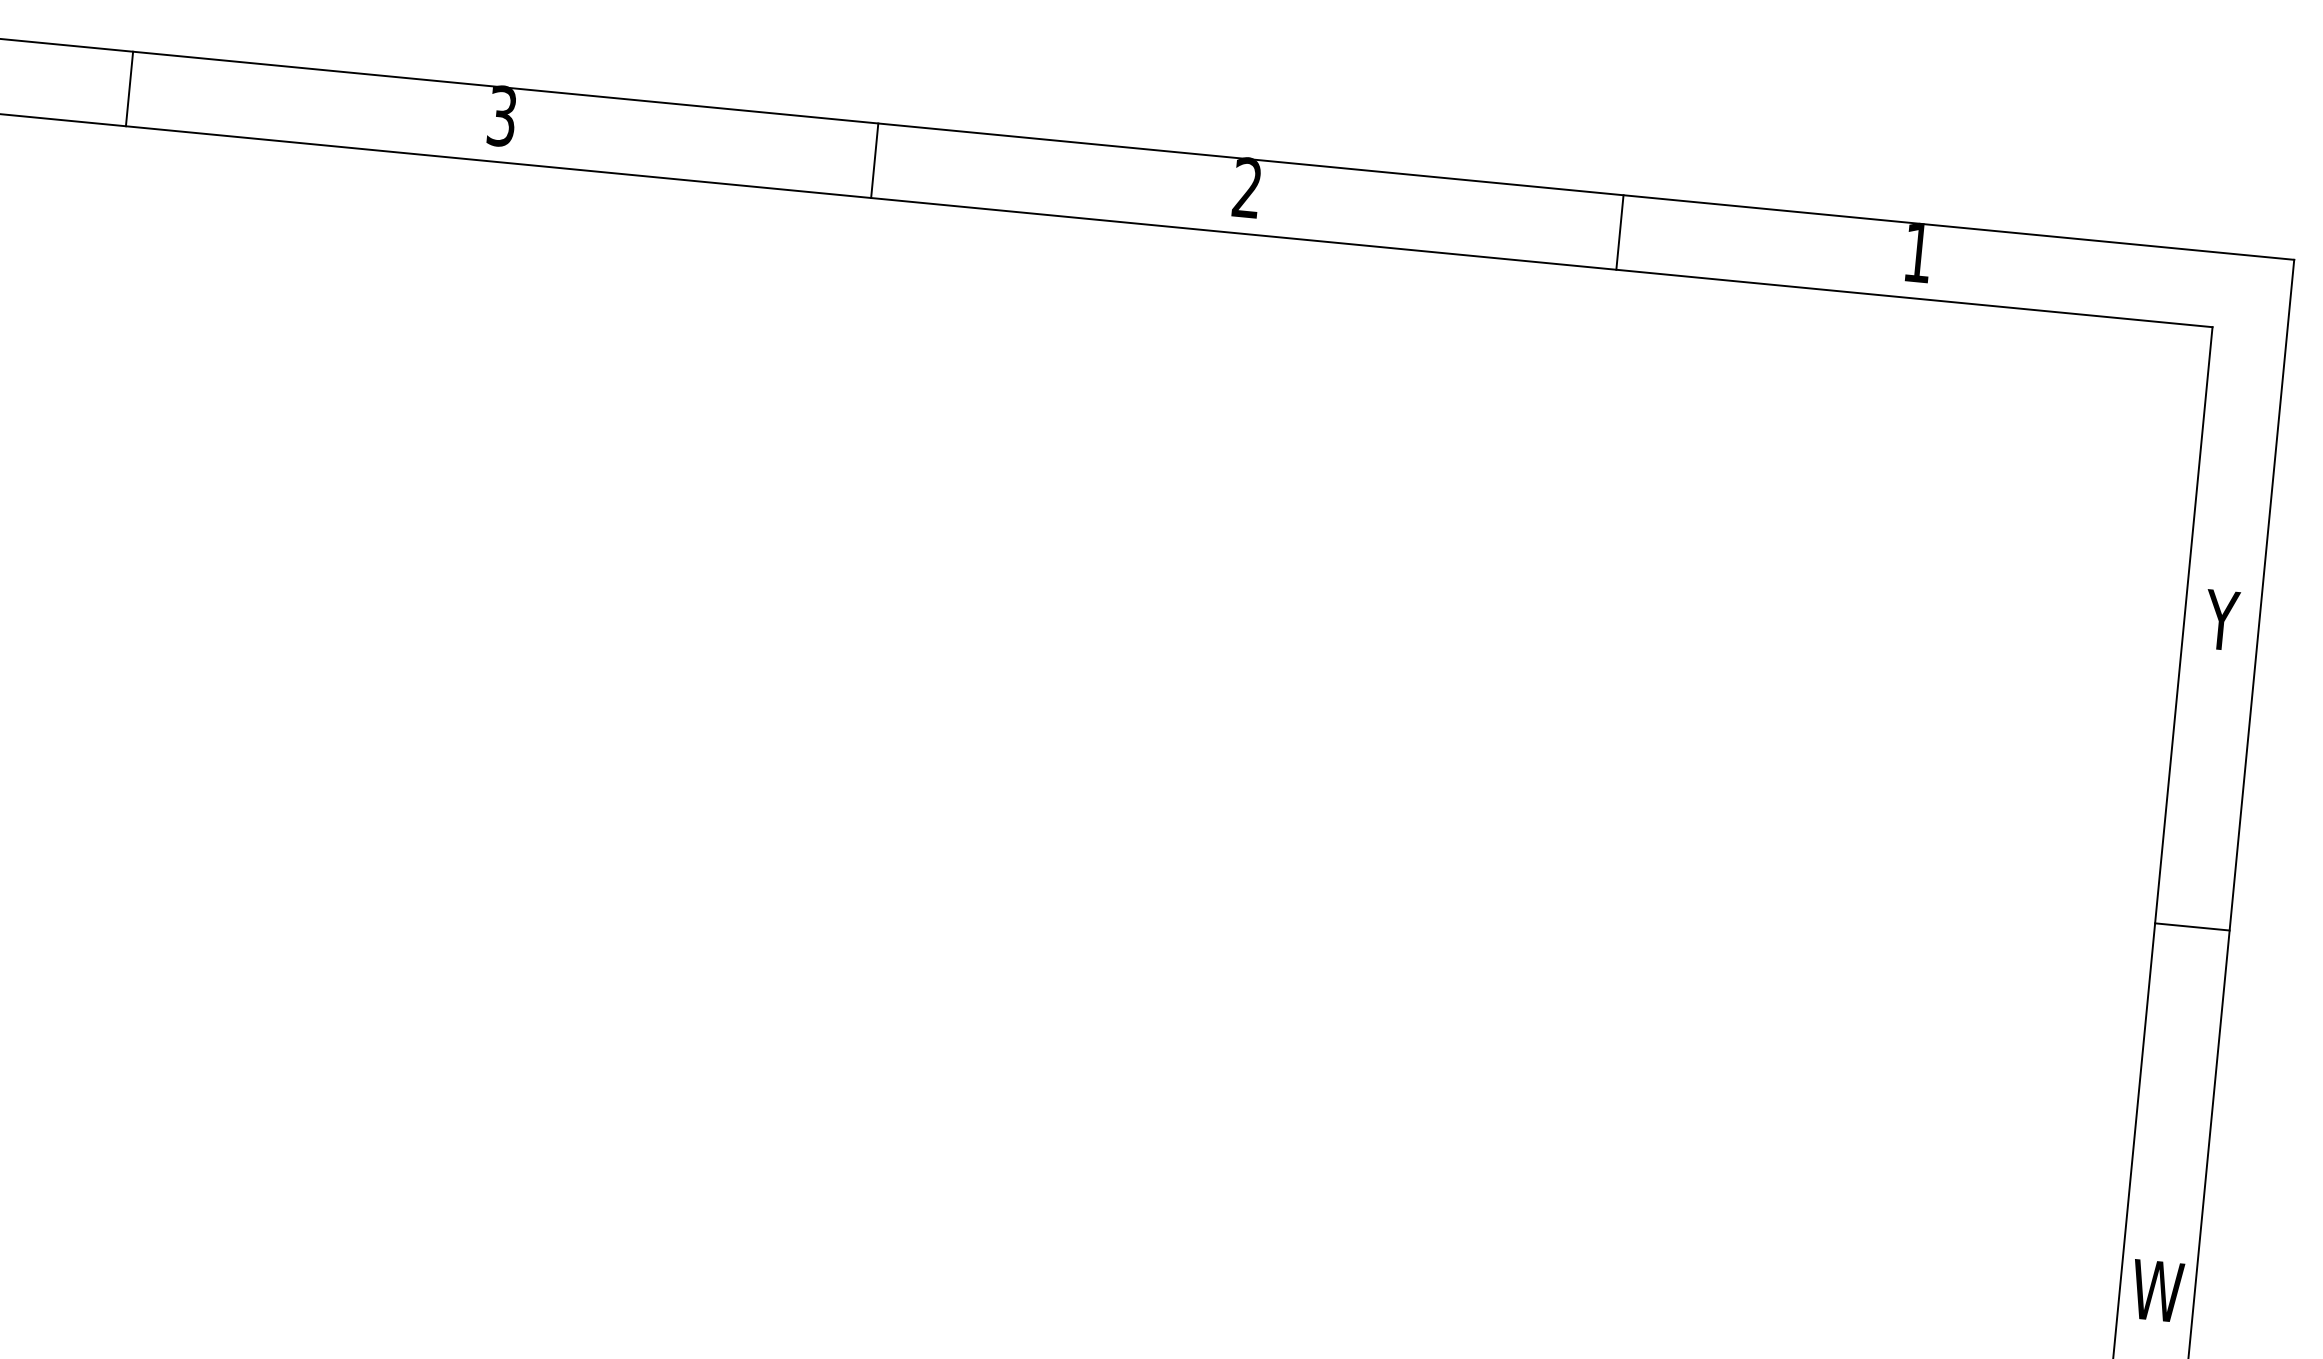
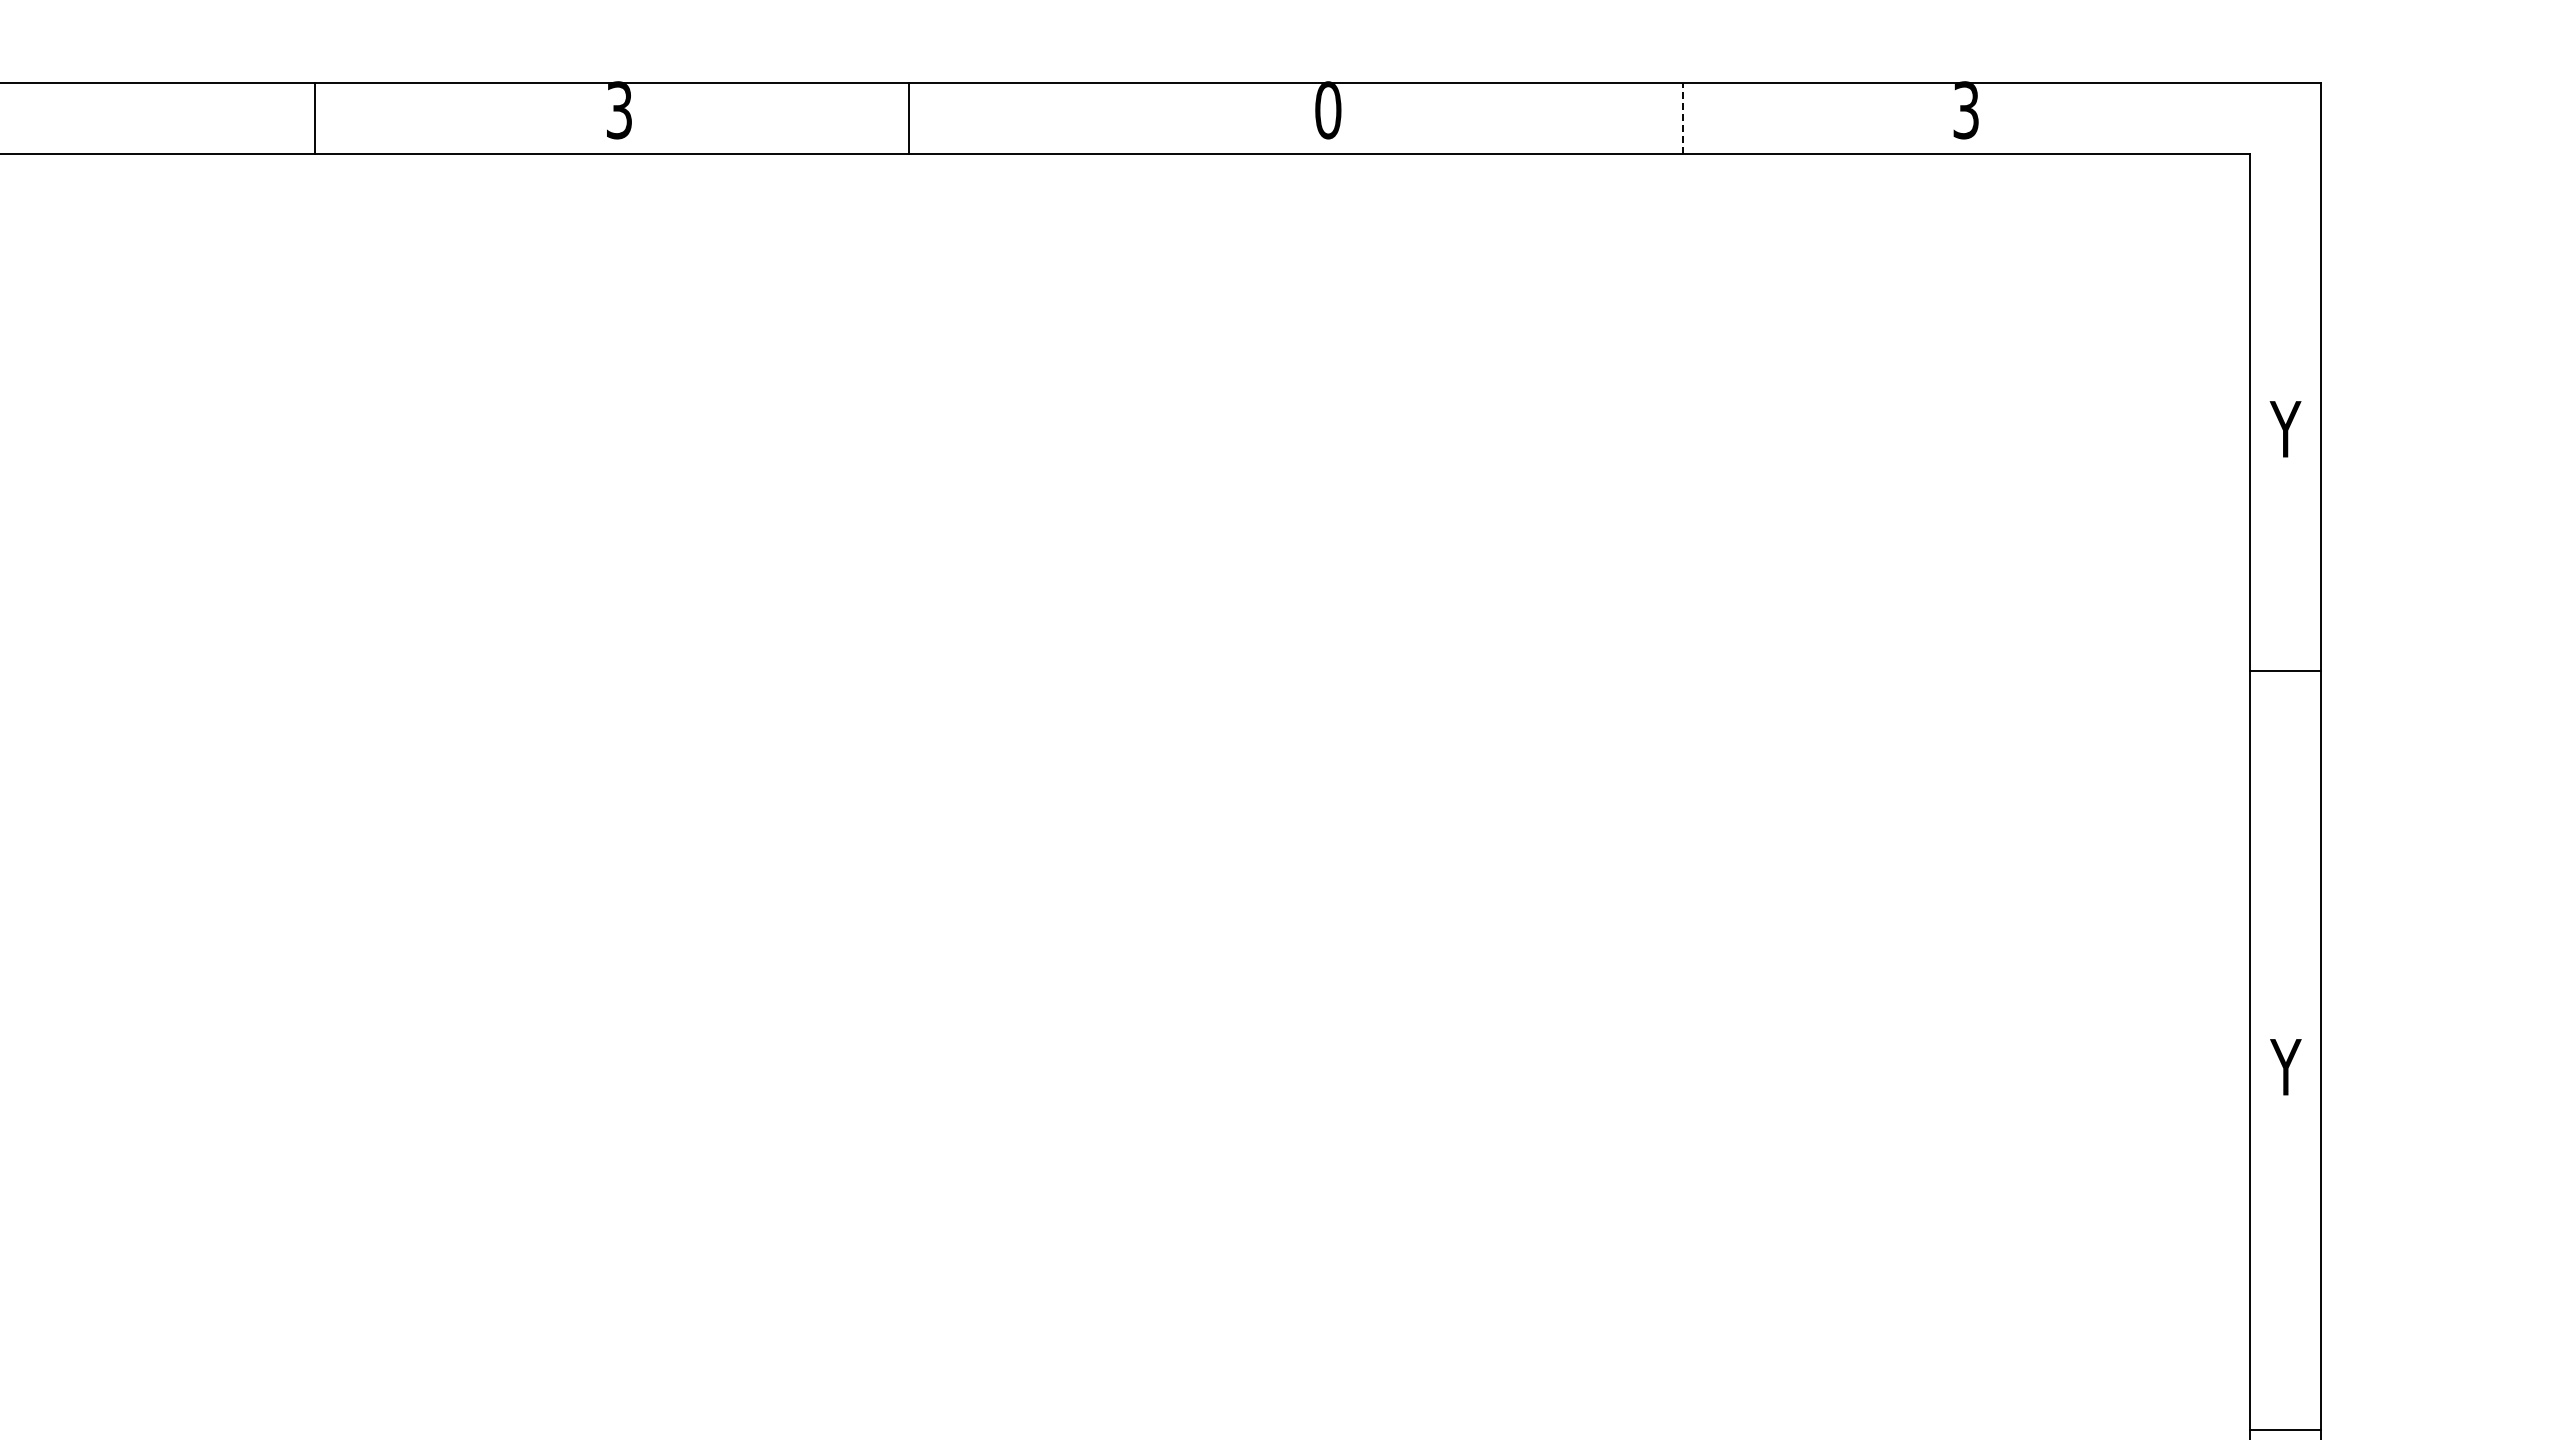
line: (129, 88) -> (314, 118), moved
line: (874, 160) -> (908, 118), moved
text: (1247, 188) -> (1328, 110), 2 -> 0
line: (1620, 231) -> (1683, 117), solid -> dashed
text: (1917, 252) -> (1965, 110), 1 -> 3
line: (2192, 926) -> (2285, 670), moved
text: (2156, 1291) -> (2285, 1067), W -> Y

